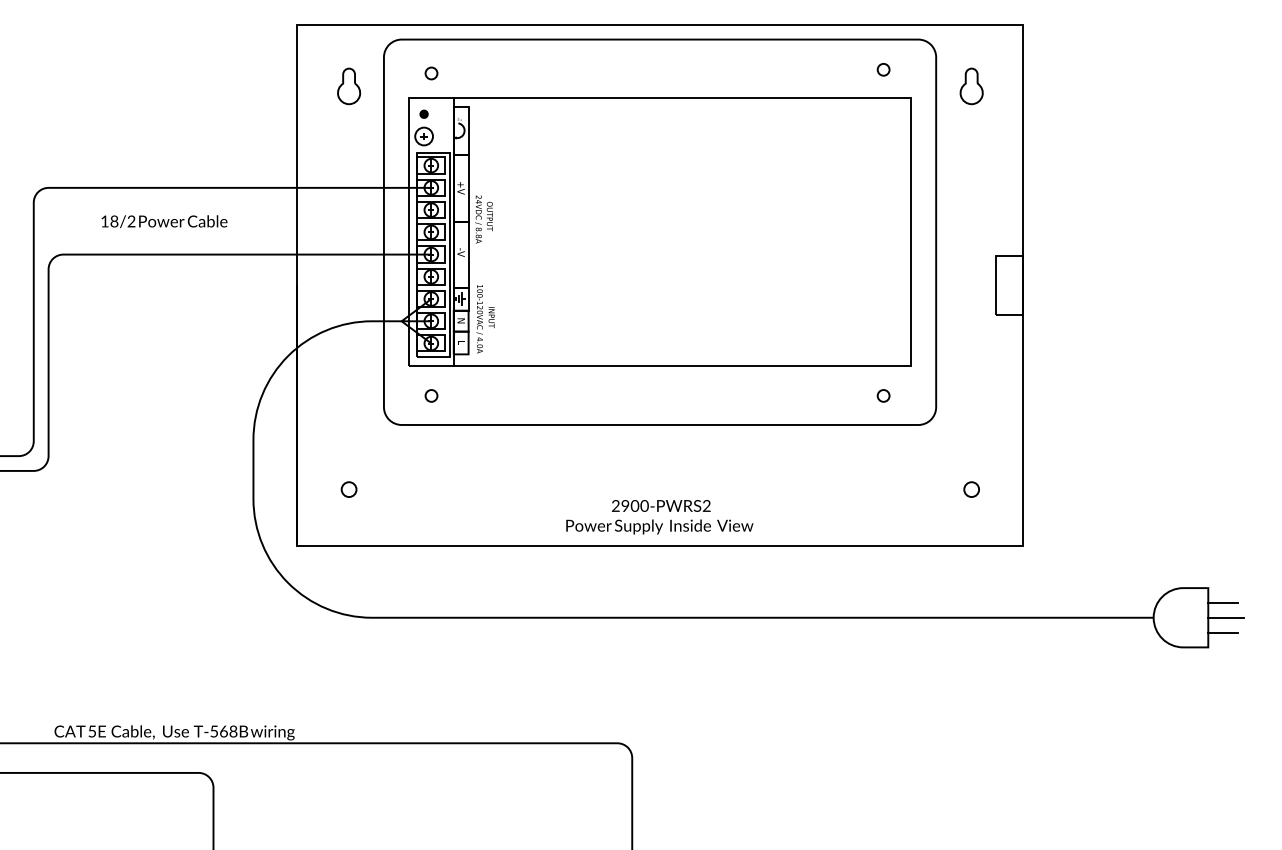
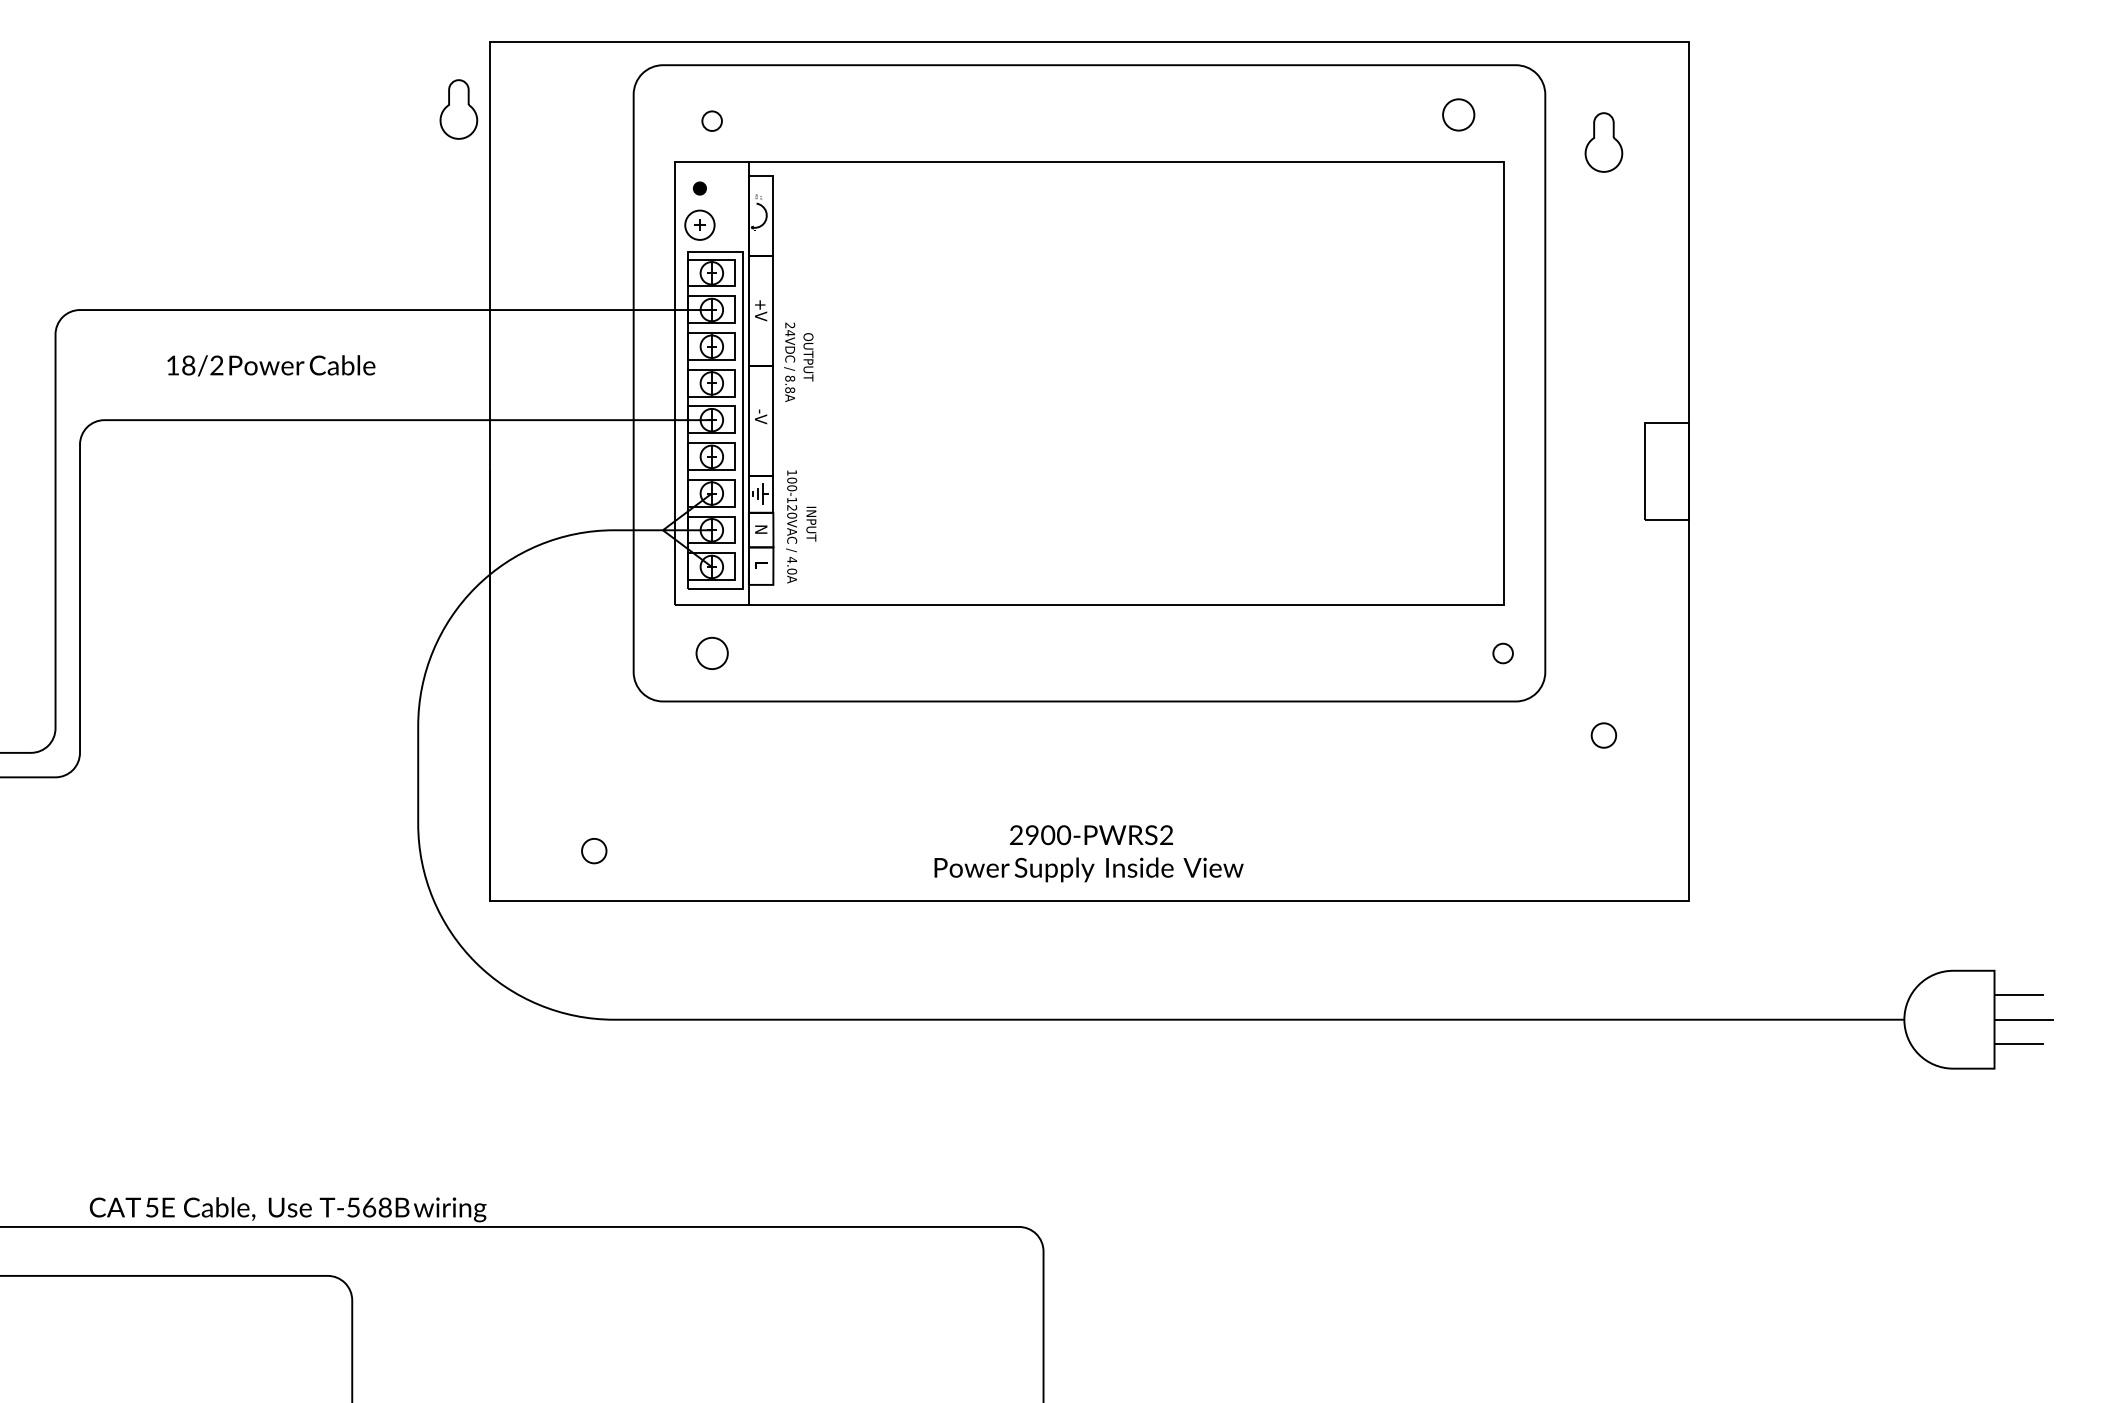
circle: (883, 69) -> (1458, 114), size x1.6
part: (349, 86) -> (459, 109), moved
circle: (431, 395) -> (712, 652), size x1.6
circle: (883, 395) -> (1502, 652), moved
circle: (348, 489) -> (593, 850), moved
circle: (971, 489) -> (1603, 735), moved

